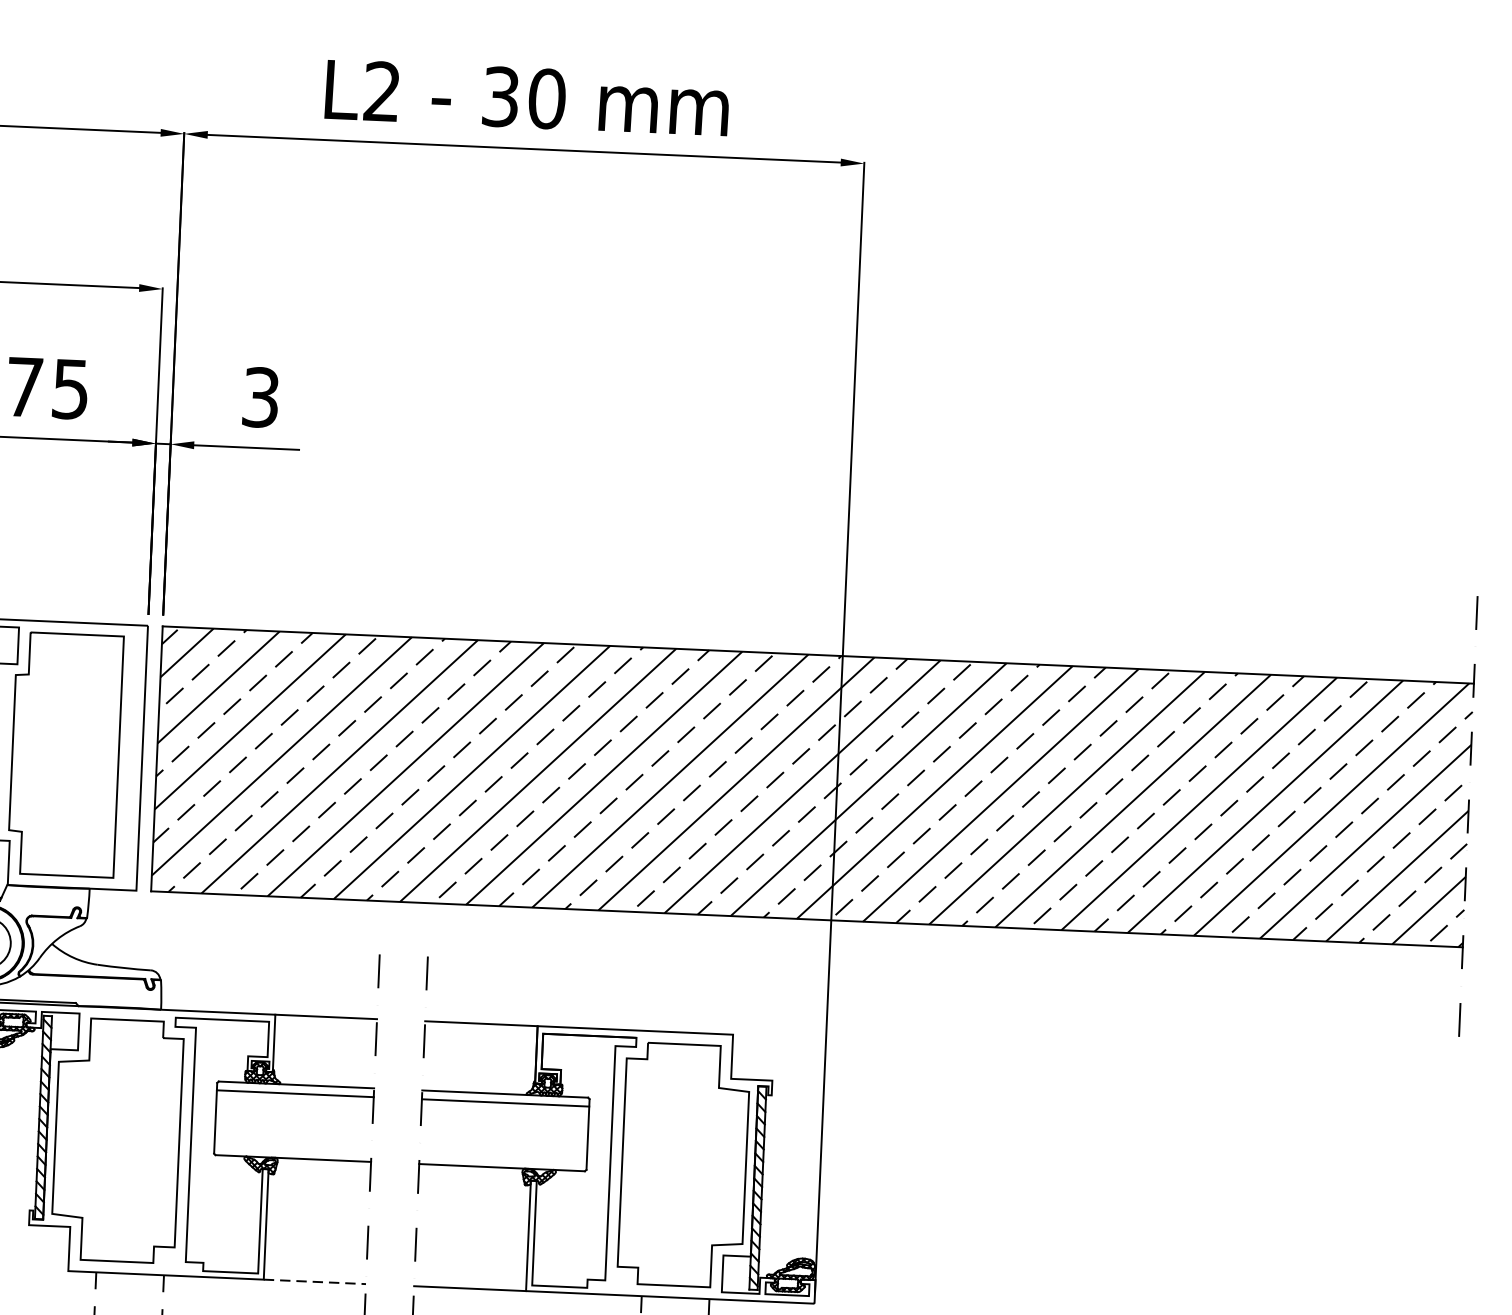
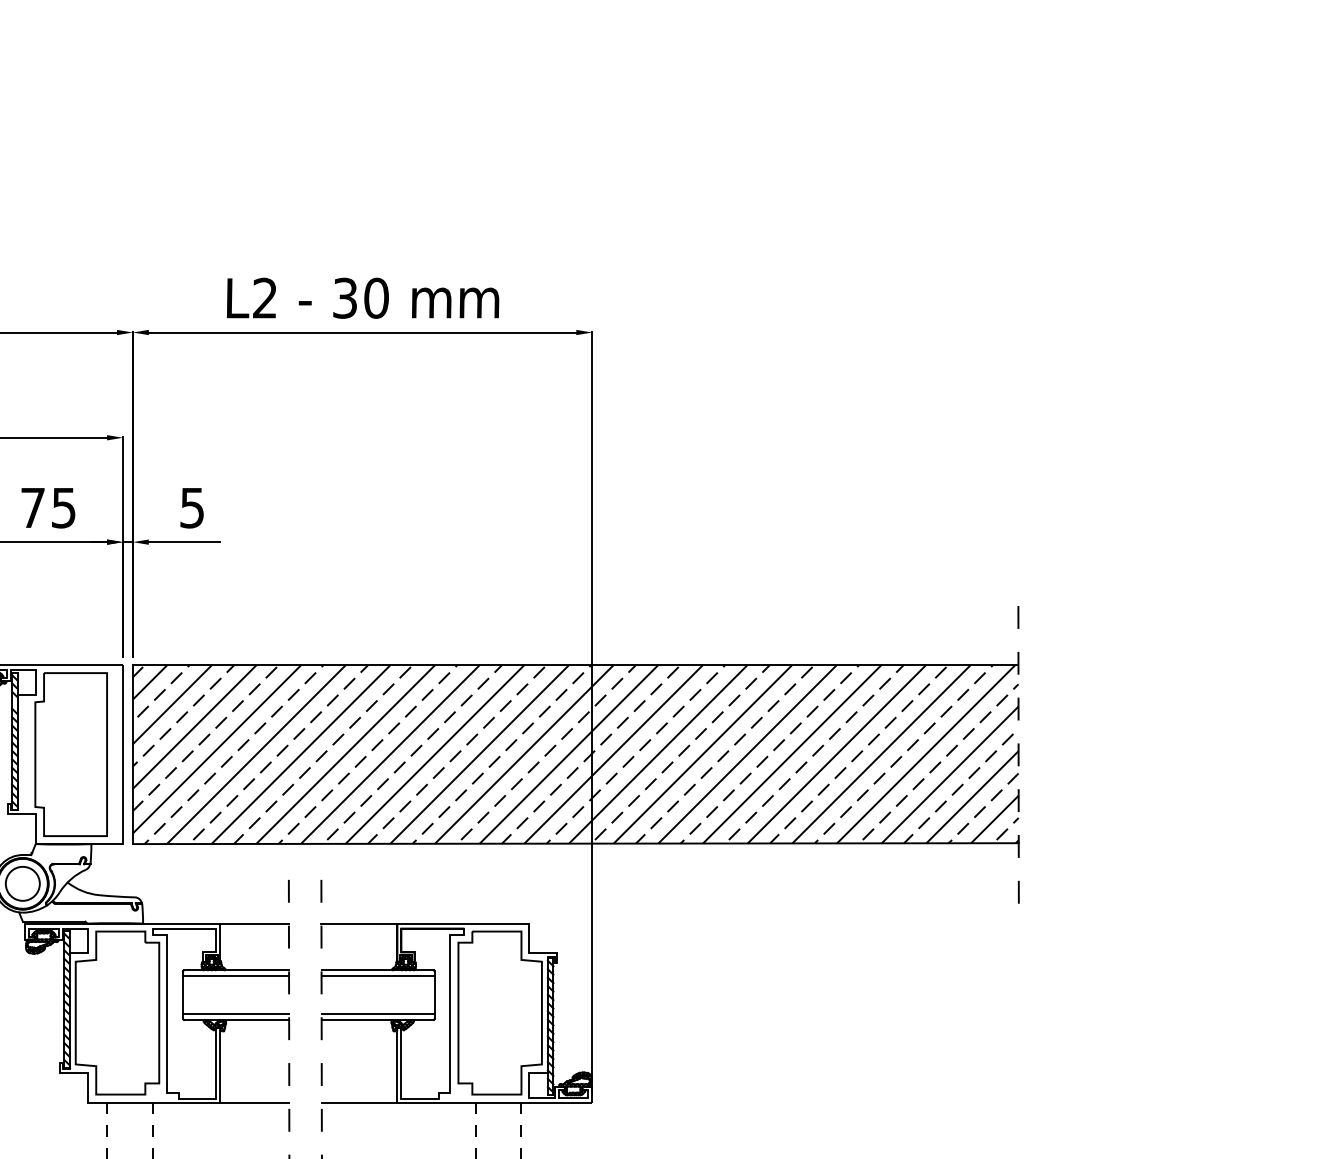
text: (261, 396) -> (192, 507), 3 -> 5
line: (293, 1150) -> (236, 1014), added
line: (502, 1159) -> (377, 1014), added
line: (314, 1281) -> (254, 1102), dashed -> solid

